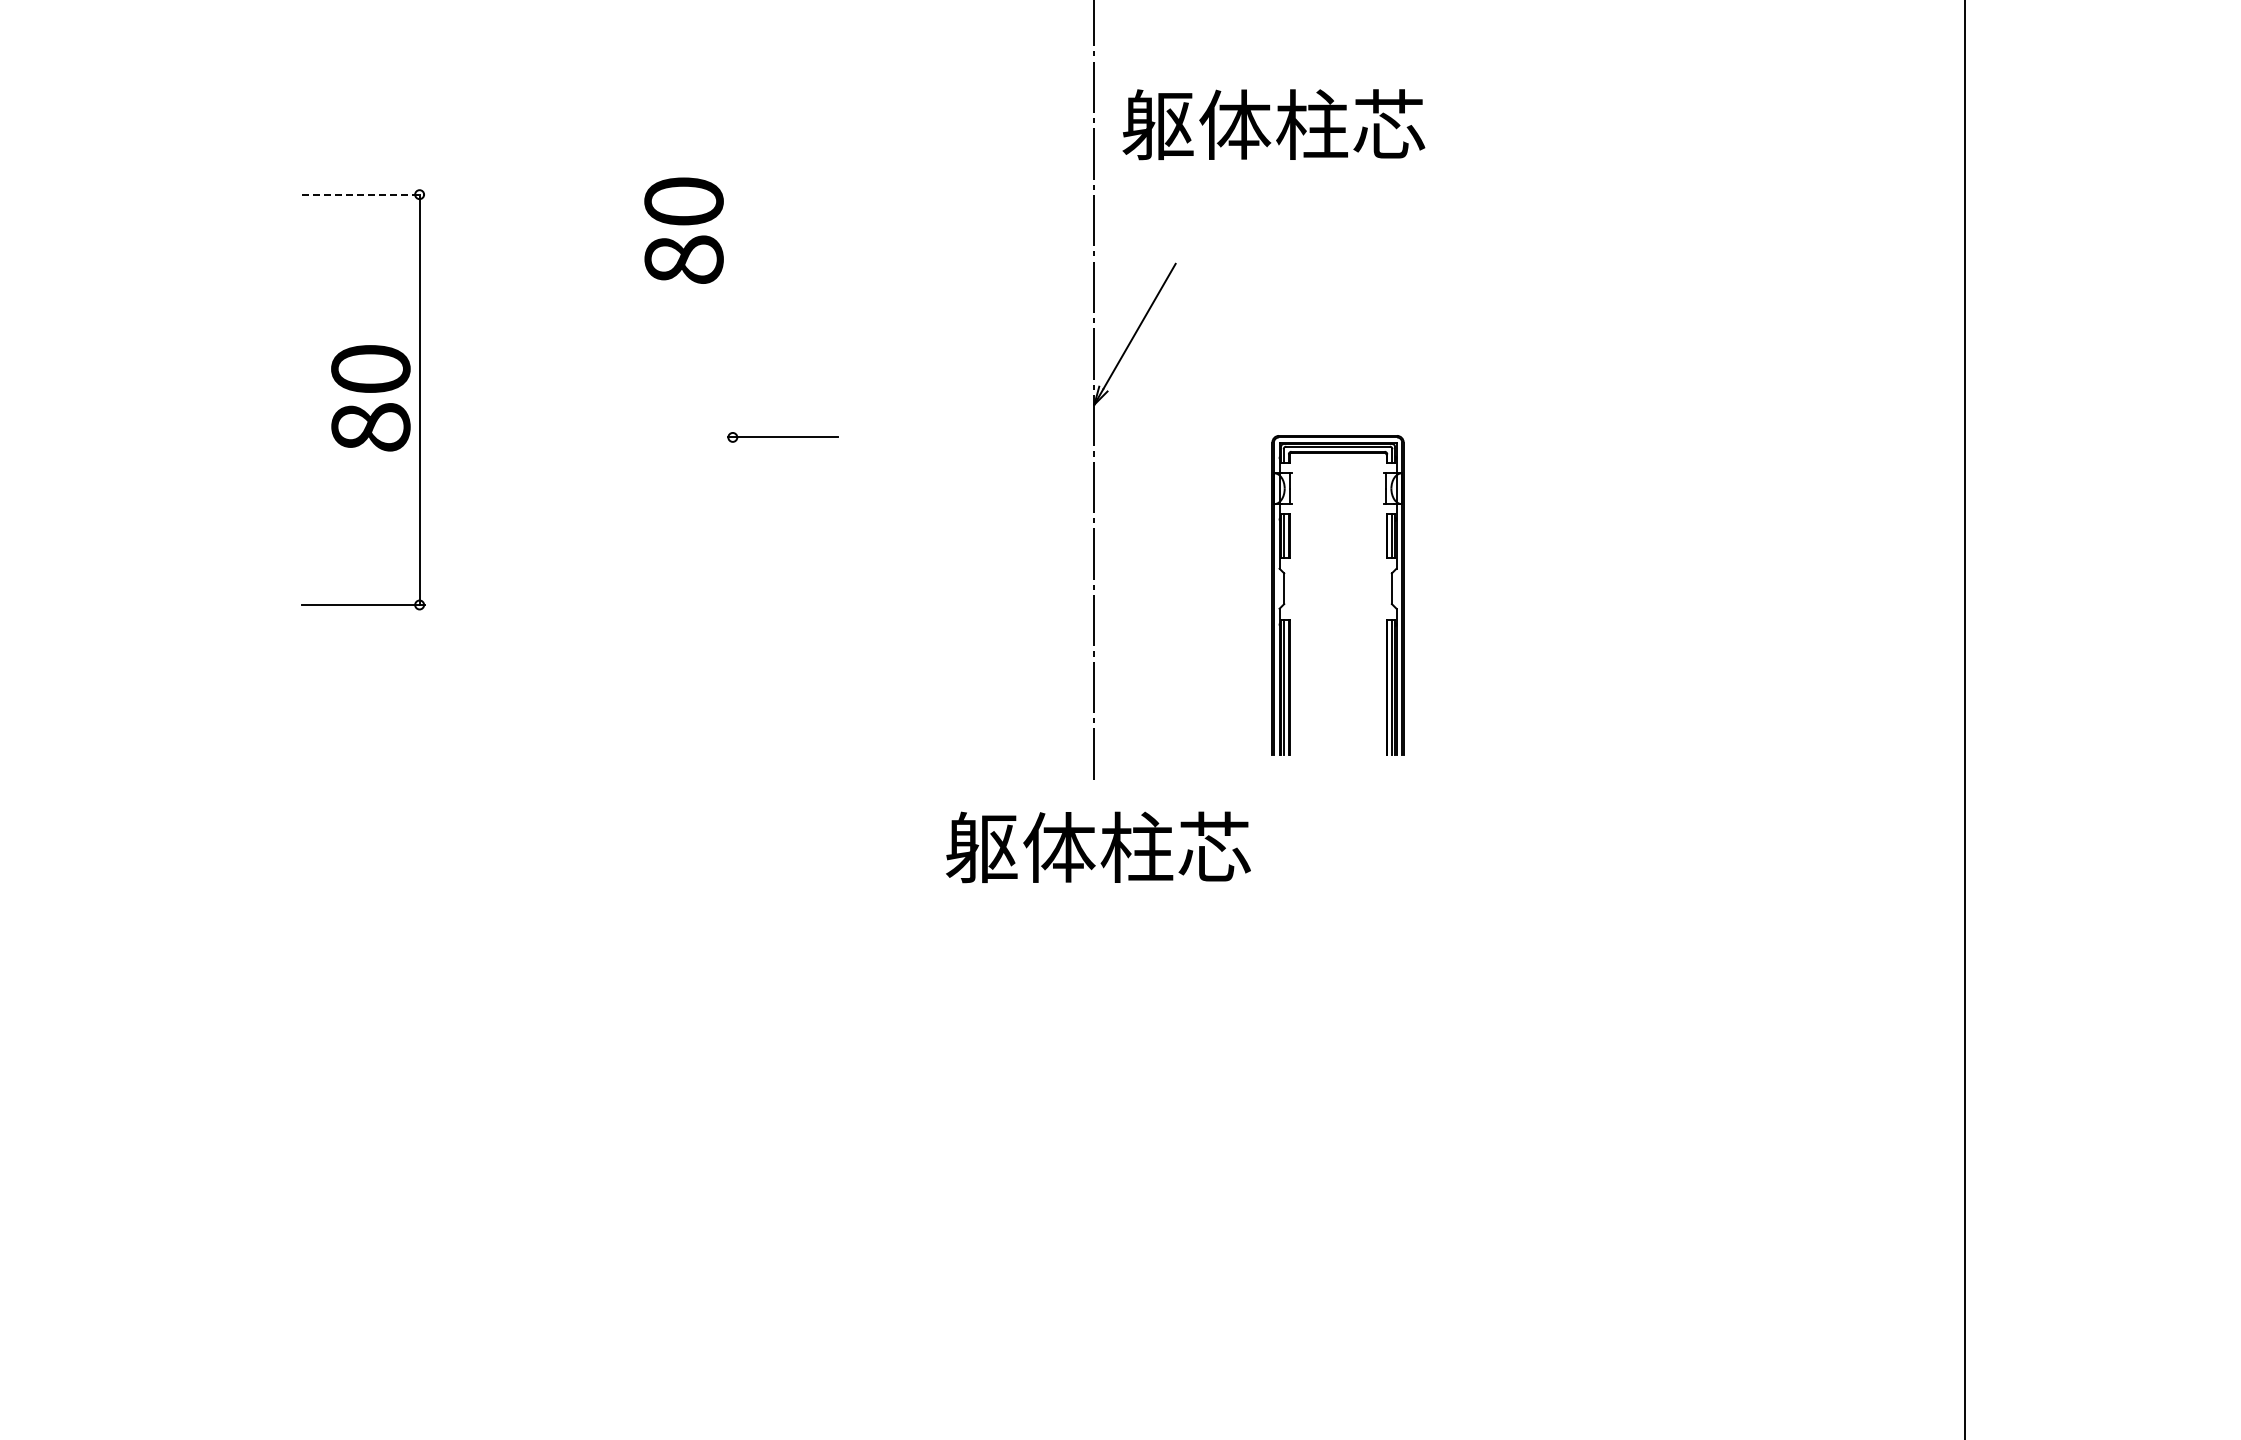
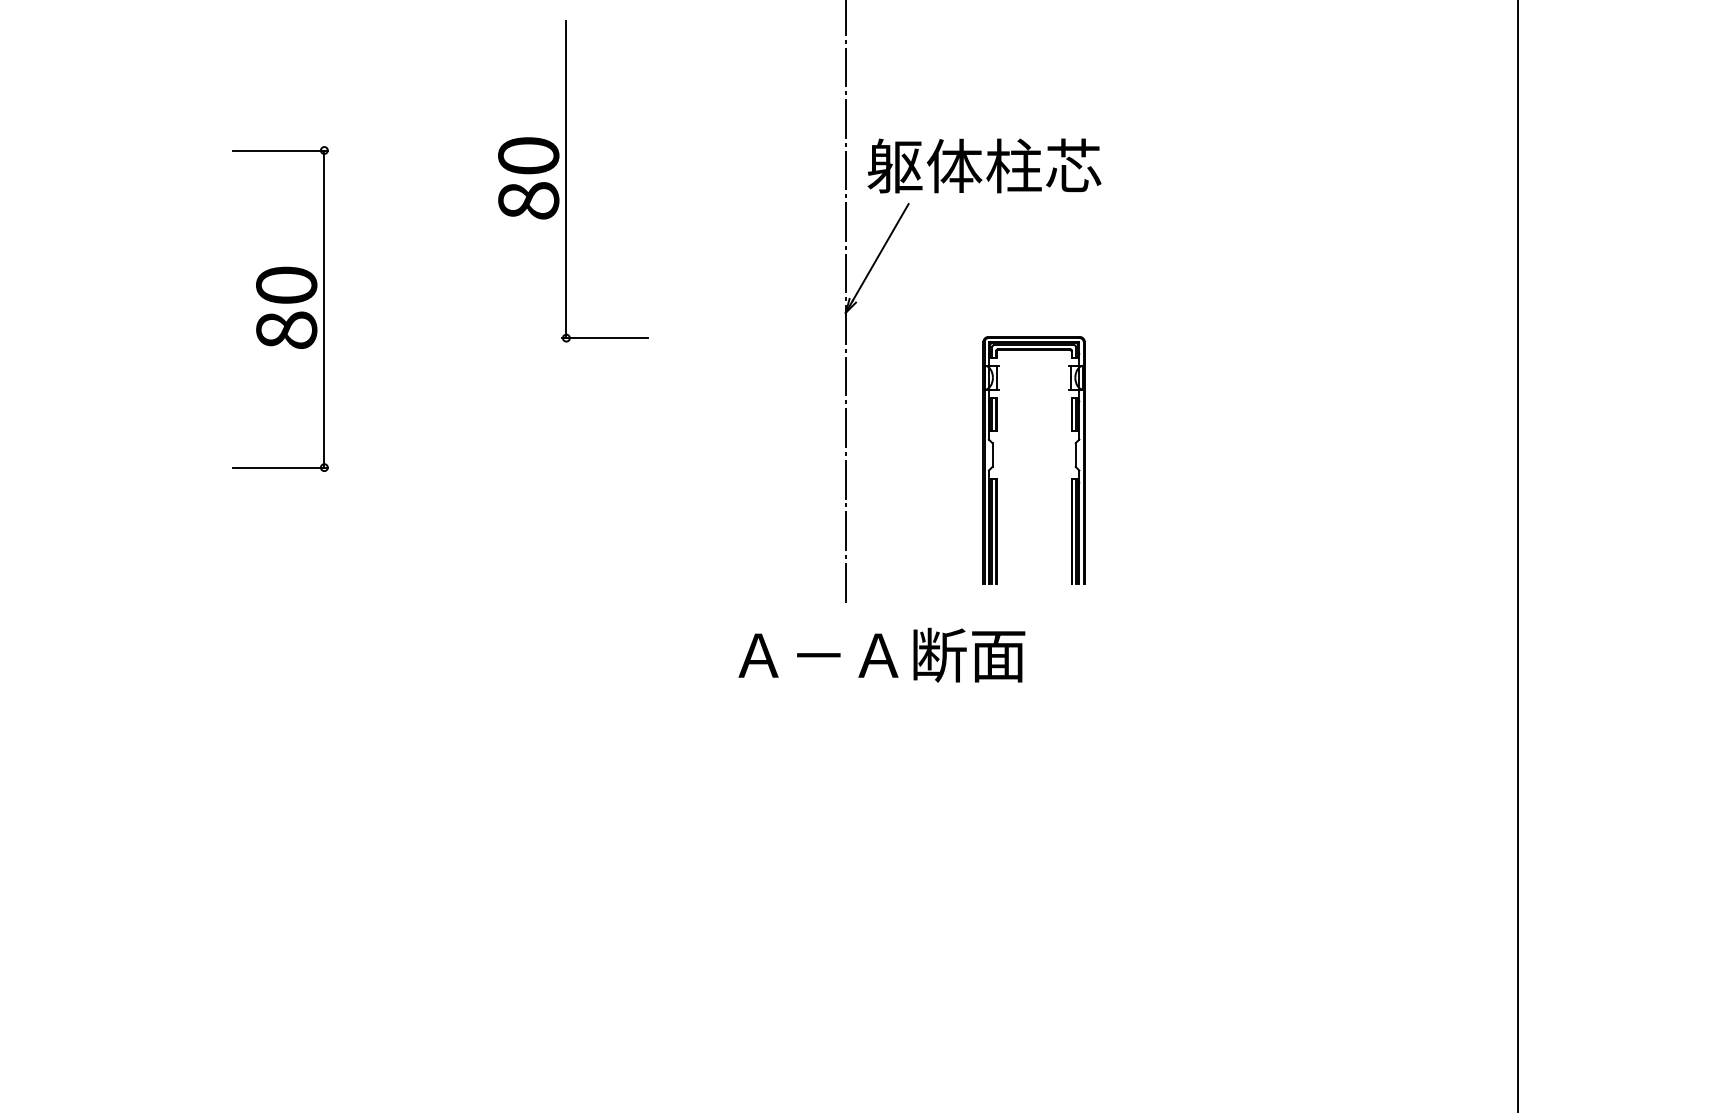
text: (1273, 124) -> (984, 165), moved
line: (363, 194) -> (280, 150), dashed -> solid
line: (732, 232) -> (566, 179), added
text: (1136, 847) -> (878, 655), 躯体柱芯 -> Ａ－Ａ断面

